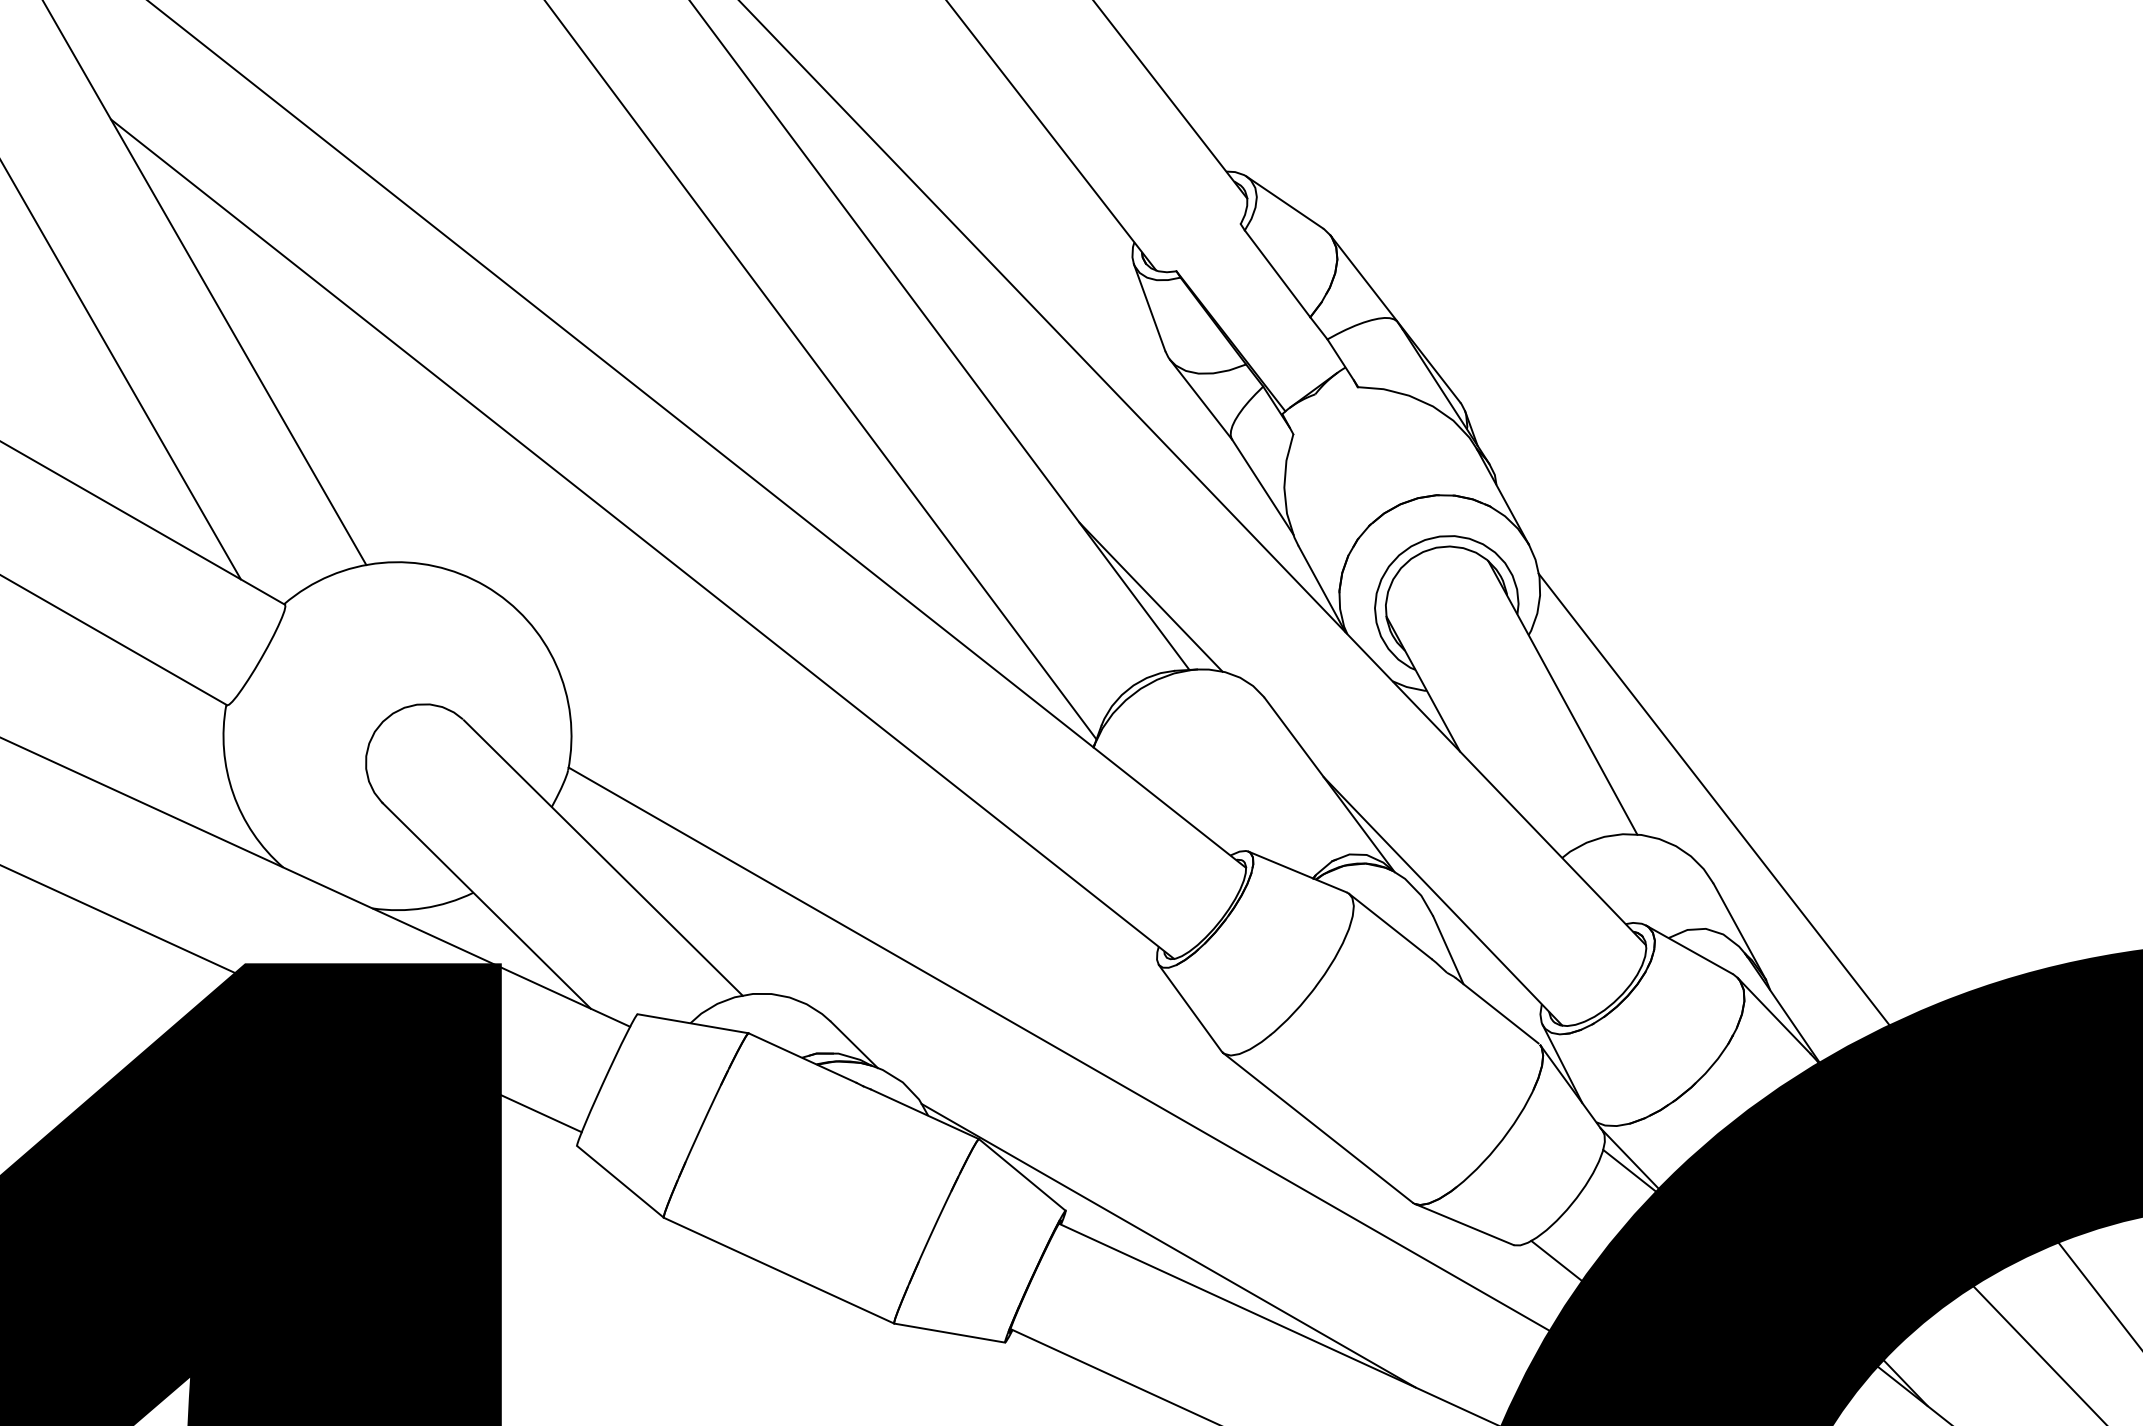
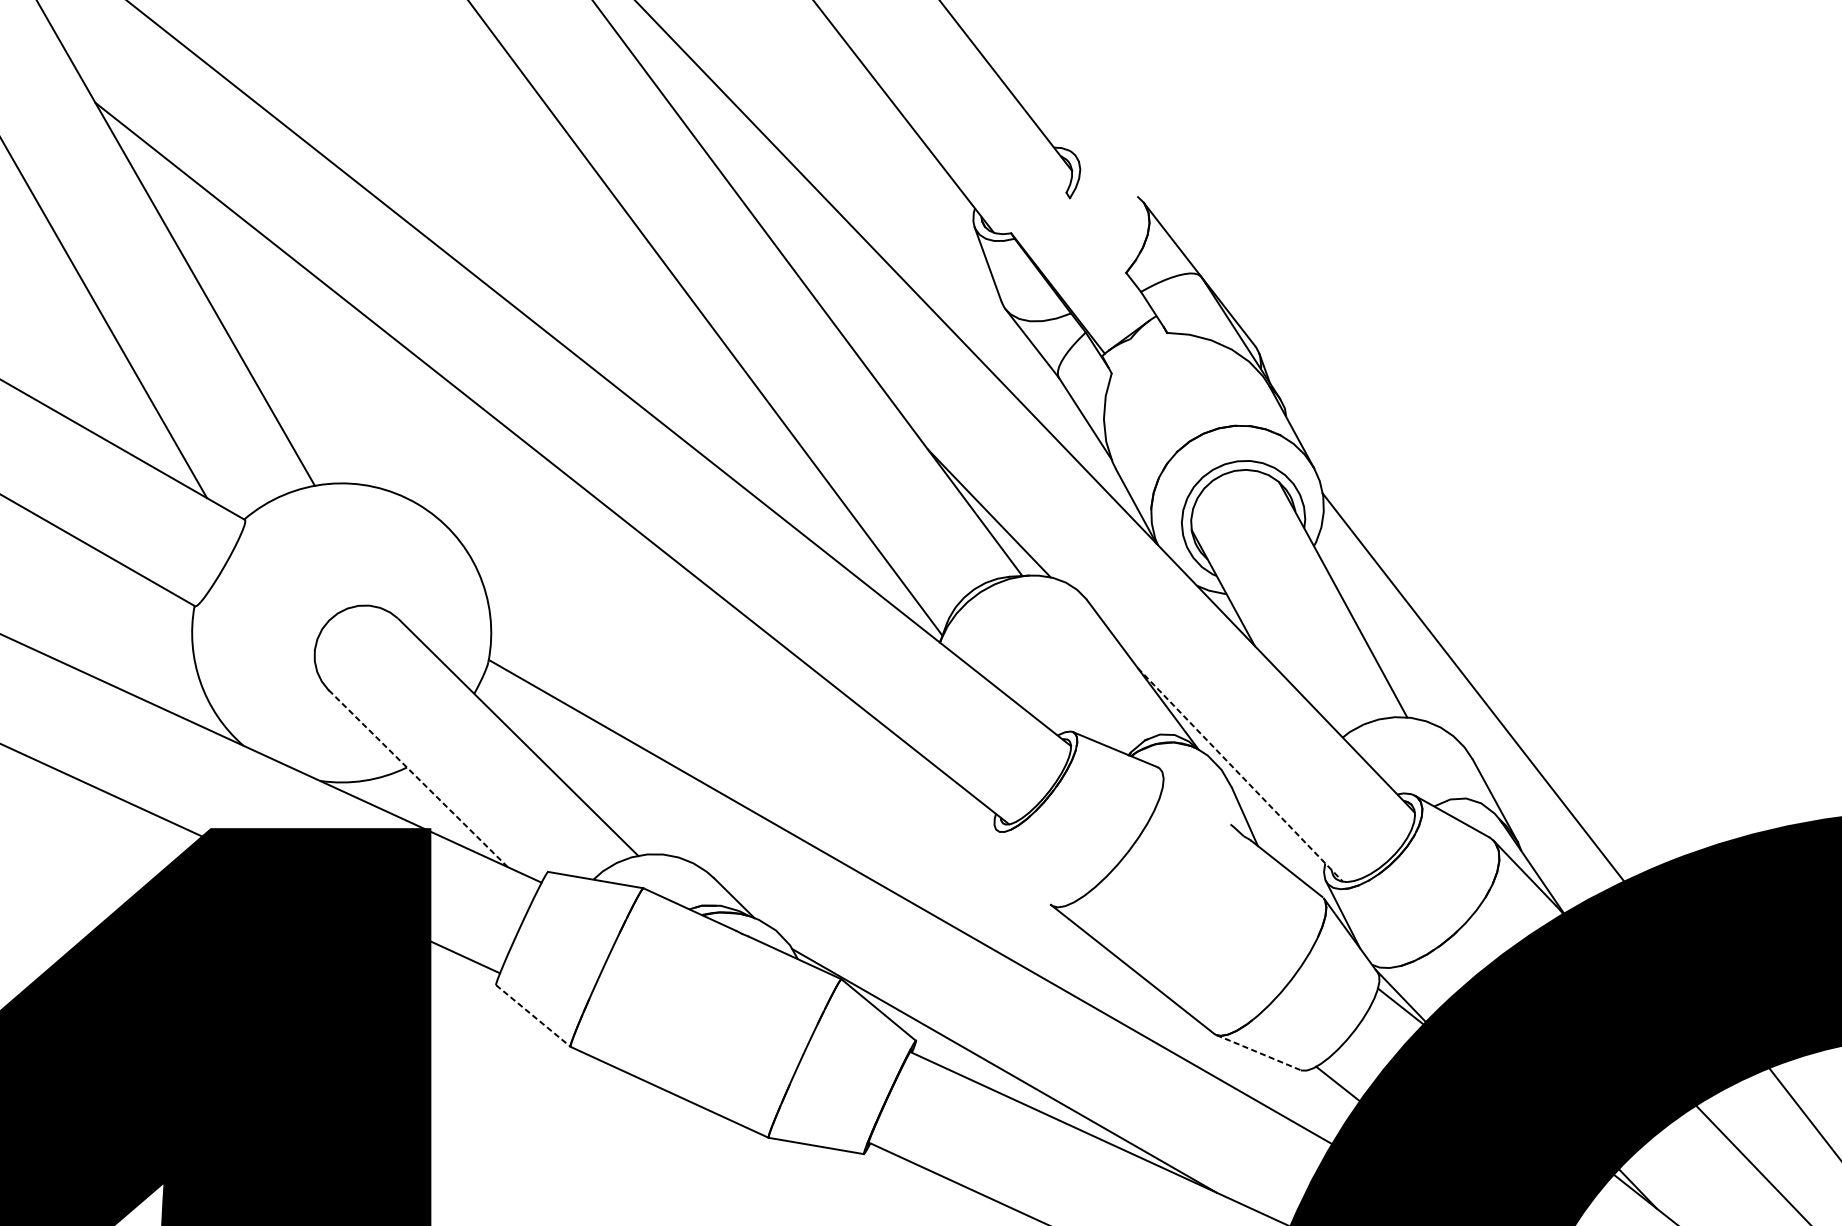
line: (1284, 202) -> (1104, 174), removed
line: (1277, 273) -> (1098, 235), removed
line: (1443, 901) -> (1240, 775), solid -> dashed
line: (486, 905) -> (418, 778), solid -> dashed
line: (1390, 926) -> (1195, 796), removed
line: (1189, 1007) -> (1022, 866), removed
line: (620, 1182) -> (533, 1016), solid -> dashed
line: (1464, 1224) -> (1258, 1052), solid -> dashed

